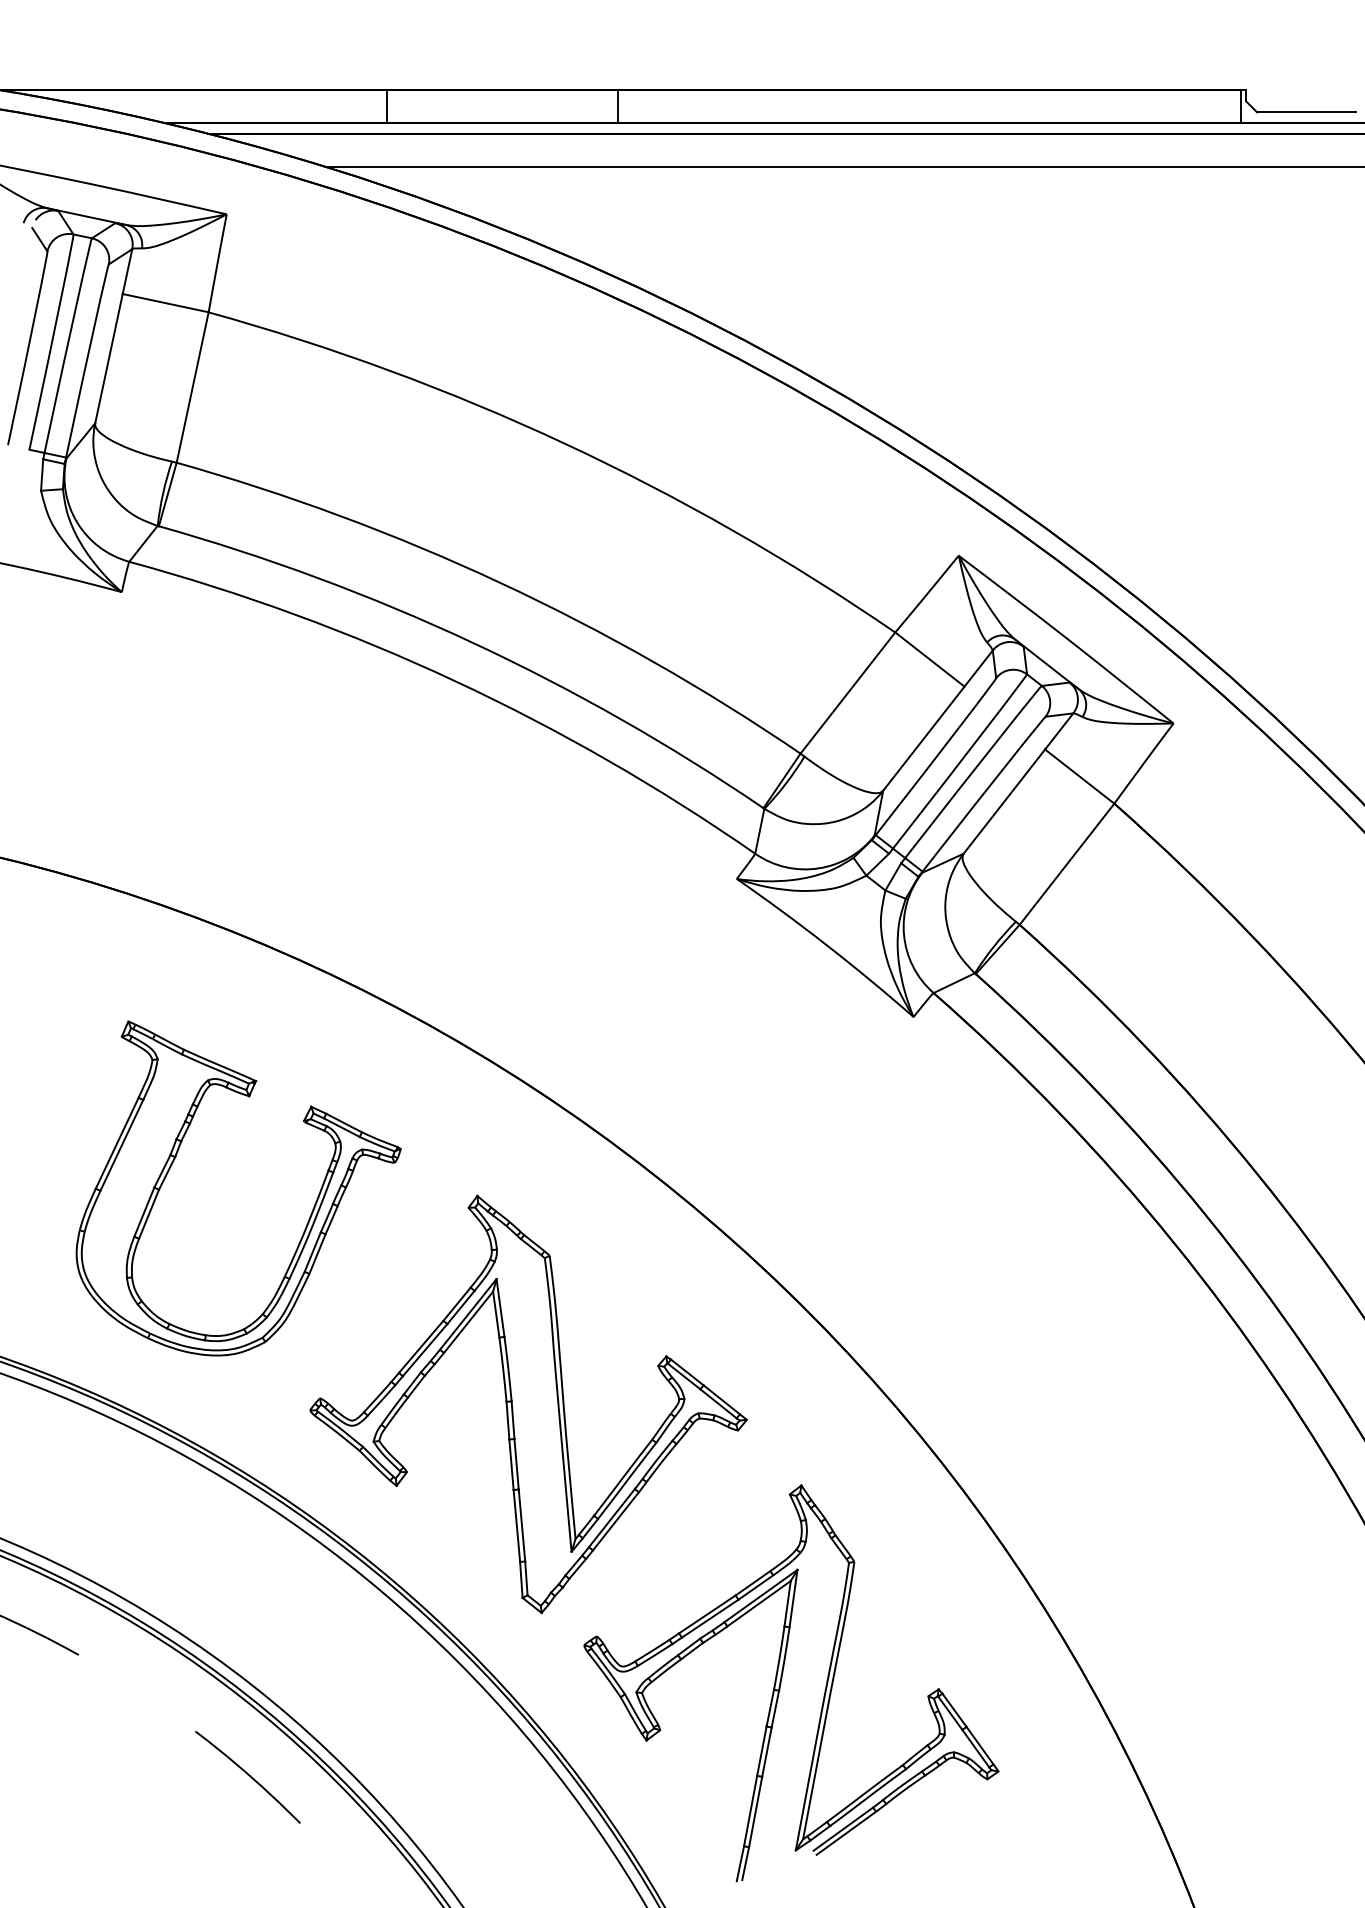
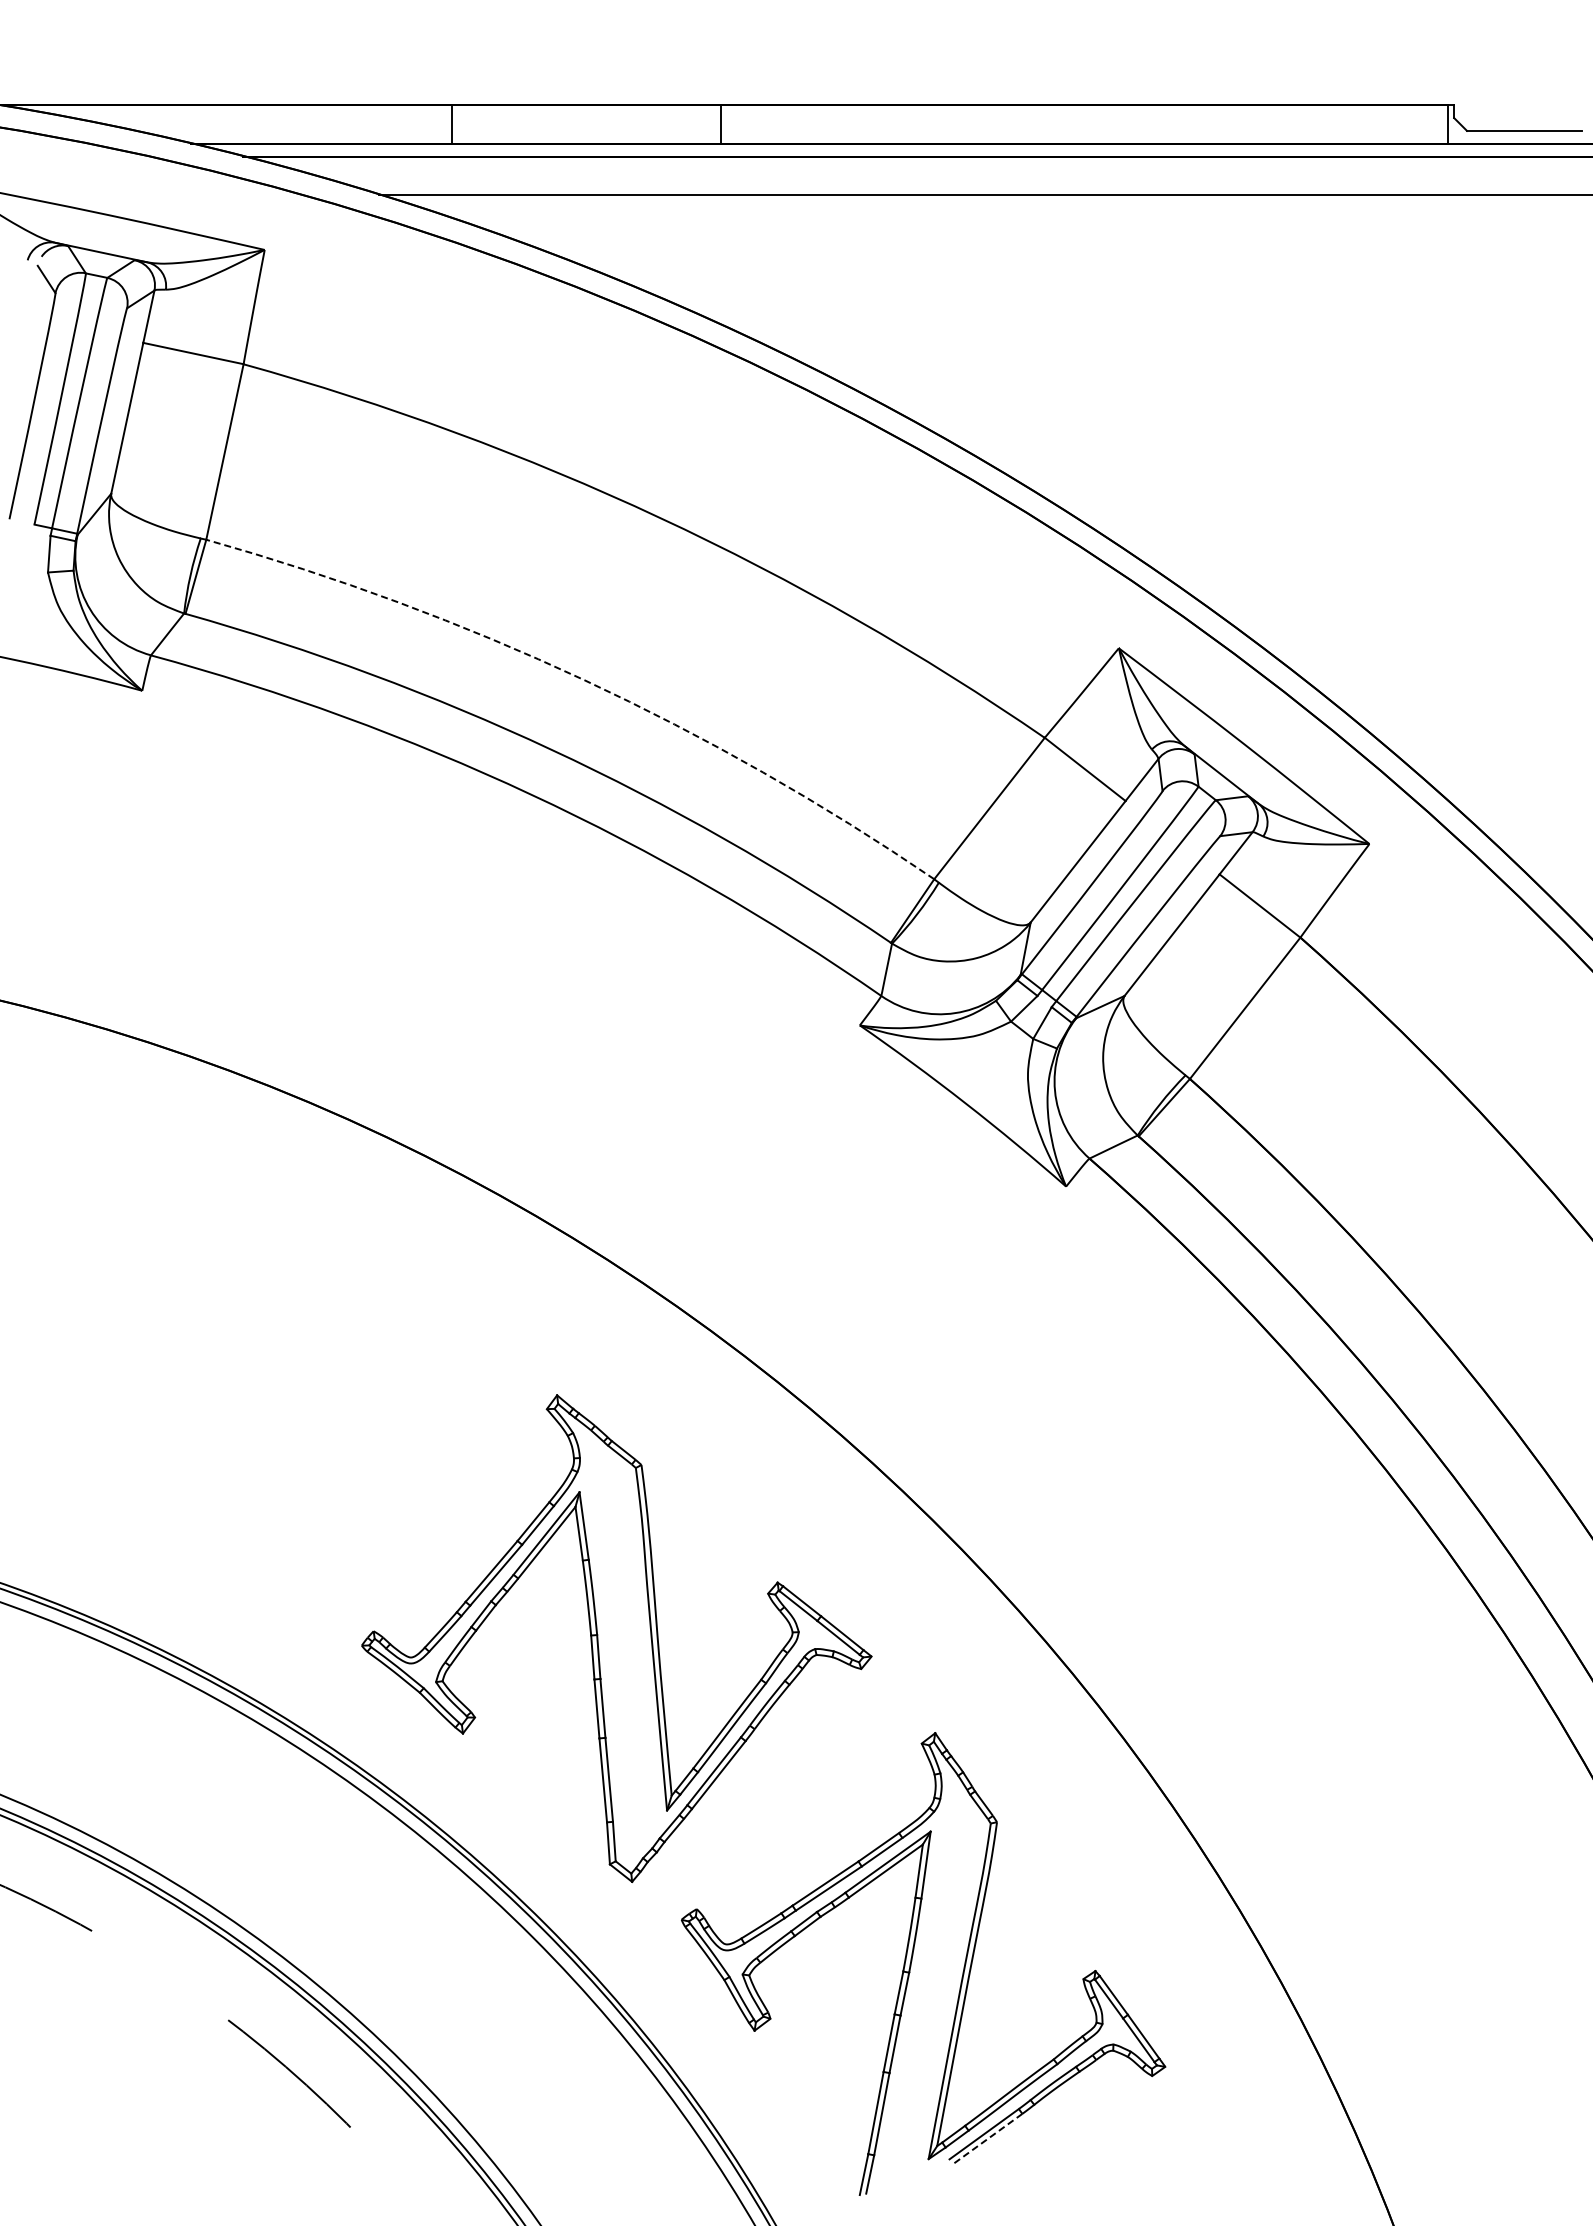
arc: (500, 583) -> (584, 680), solid -> dashed
part: (176, 1157) -> (205, 1350), removed
line: (846, 1833) -> (987, 2139), solid -> dashed

